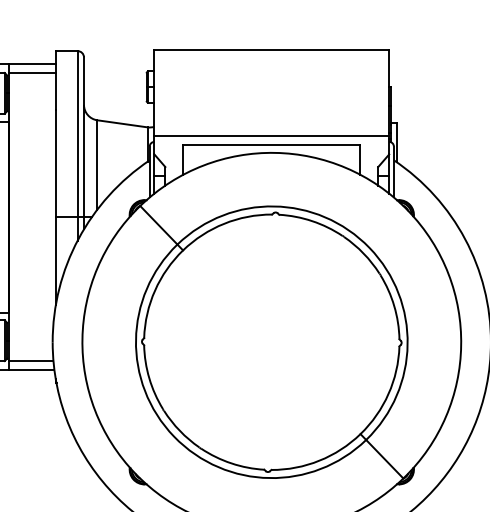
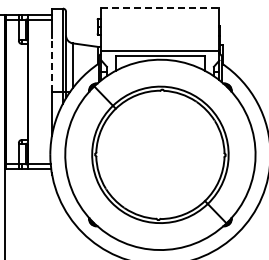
line: (271, 48) -> (160, 7), solid -> dashed
line: (55, 164) -> (51, 65), solid -> dashed

